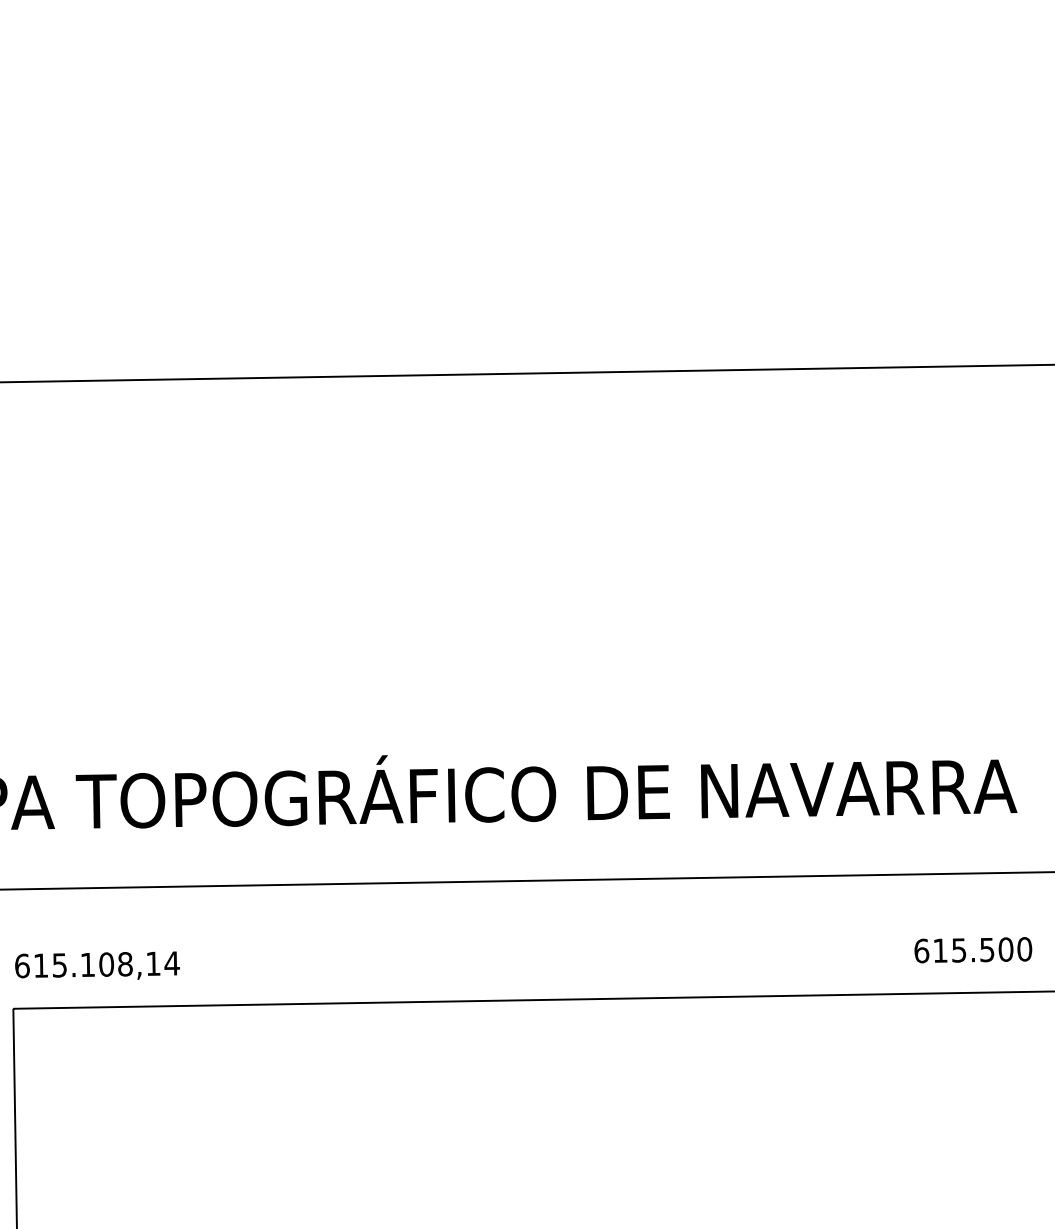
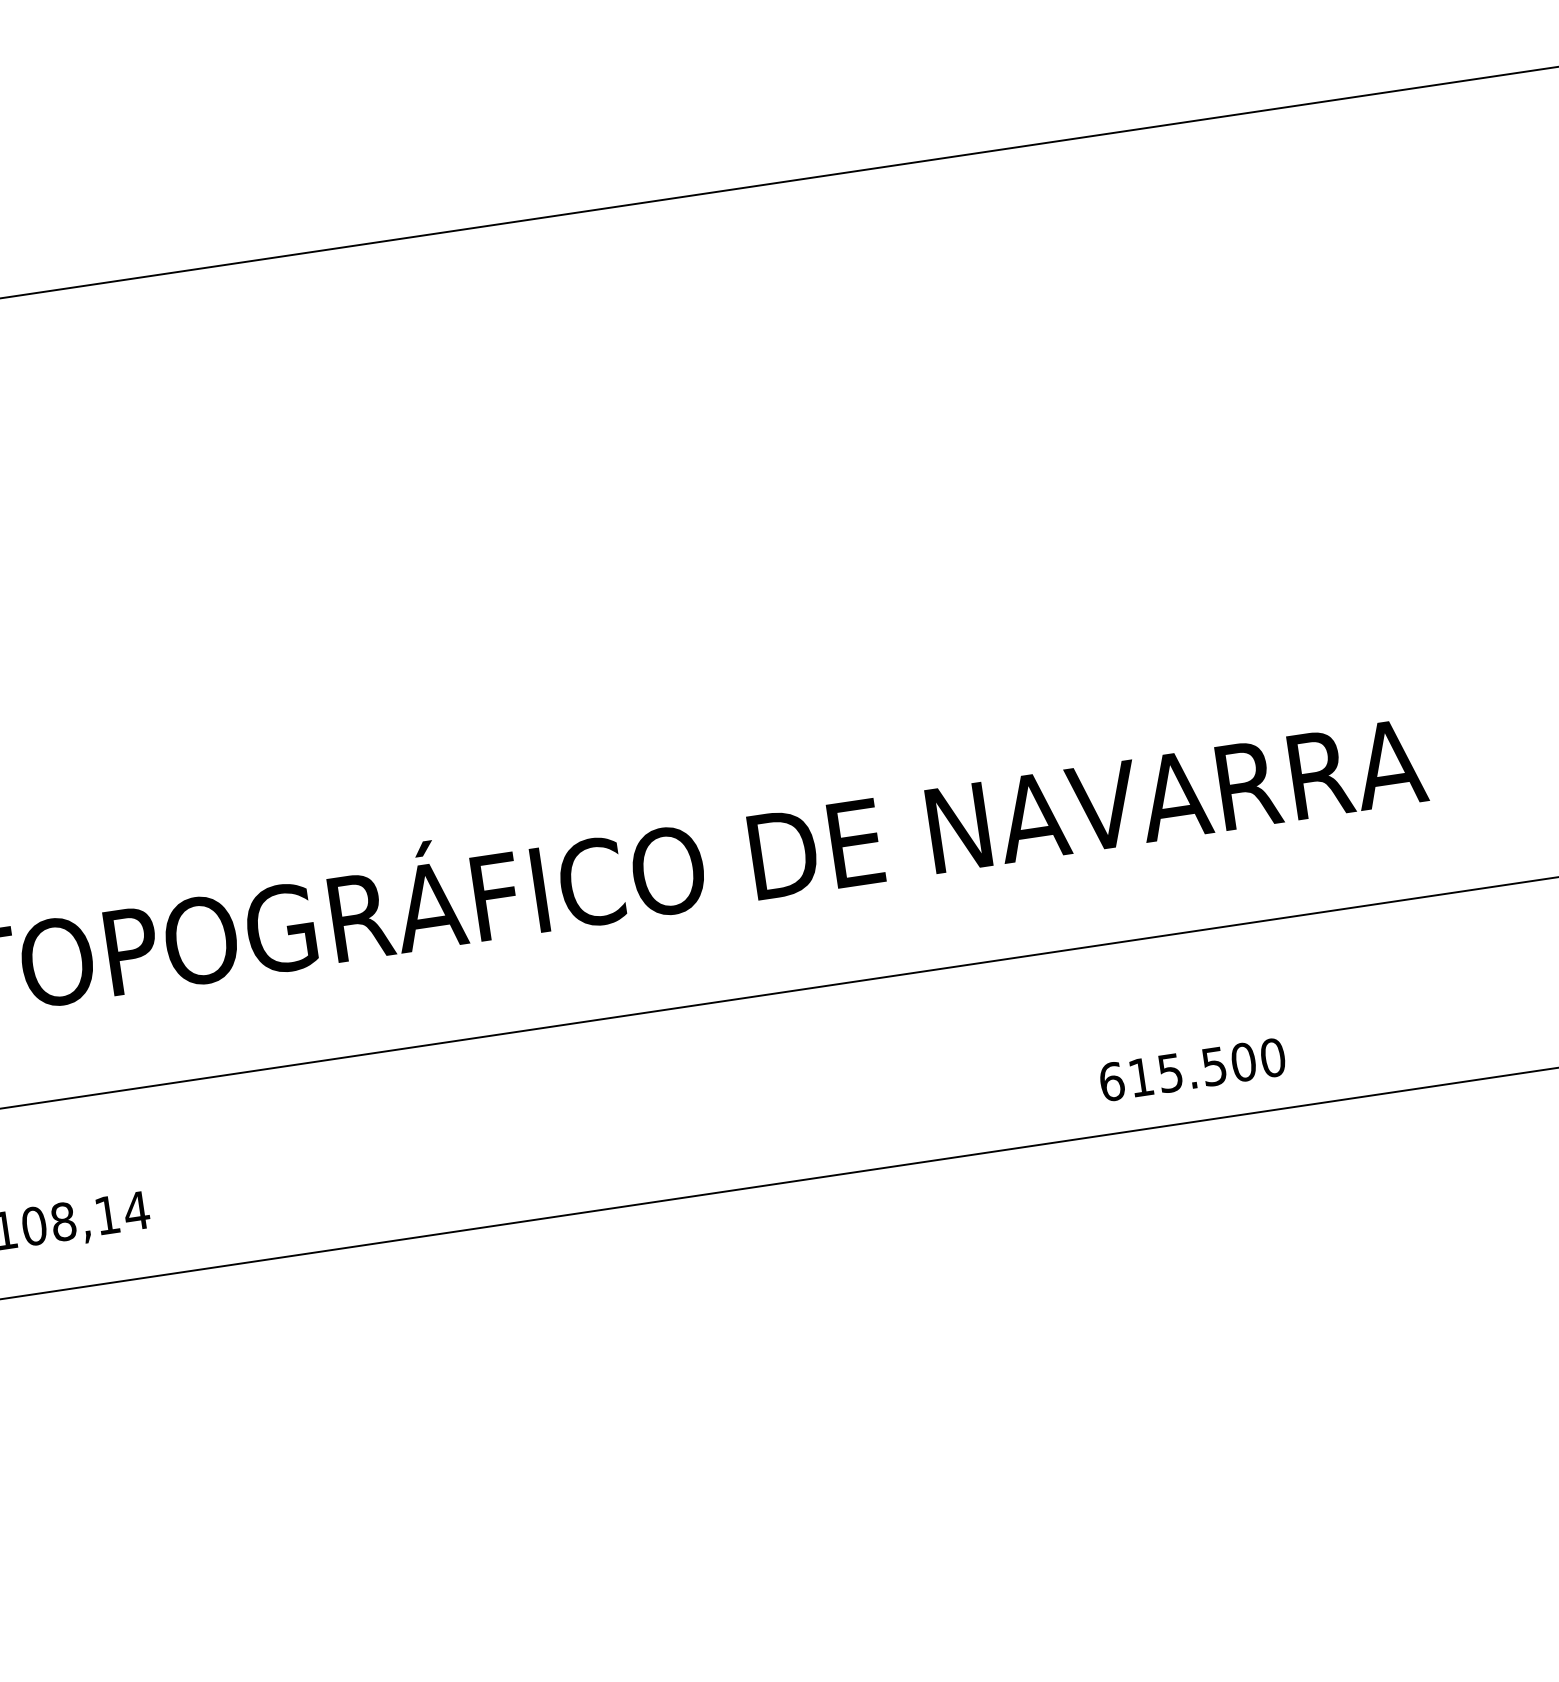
text: (973, 950) -> (1192, 1070), moved

